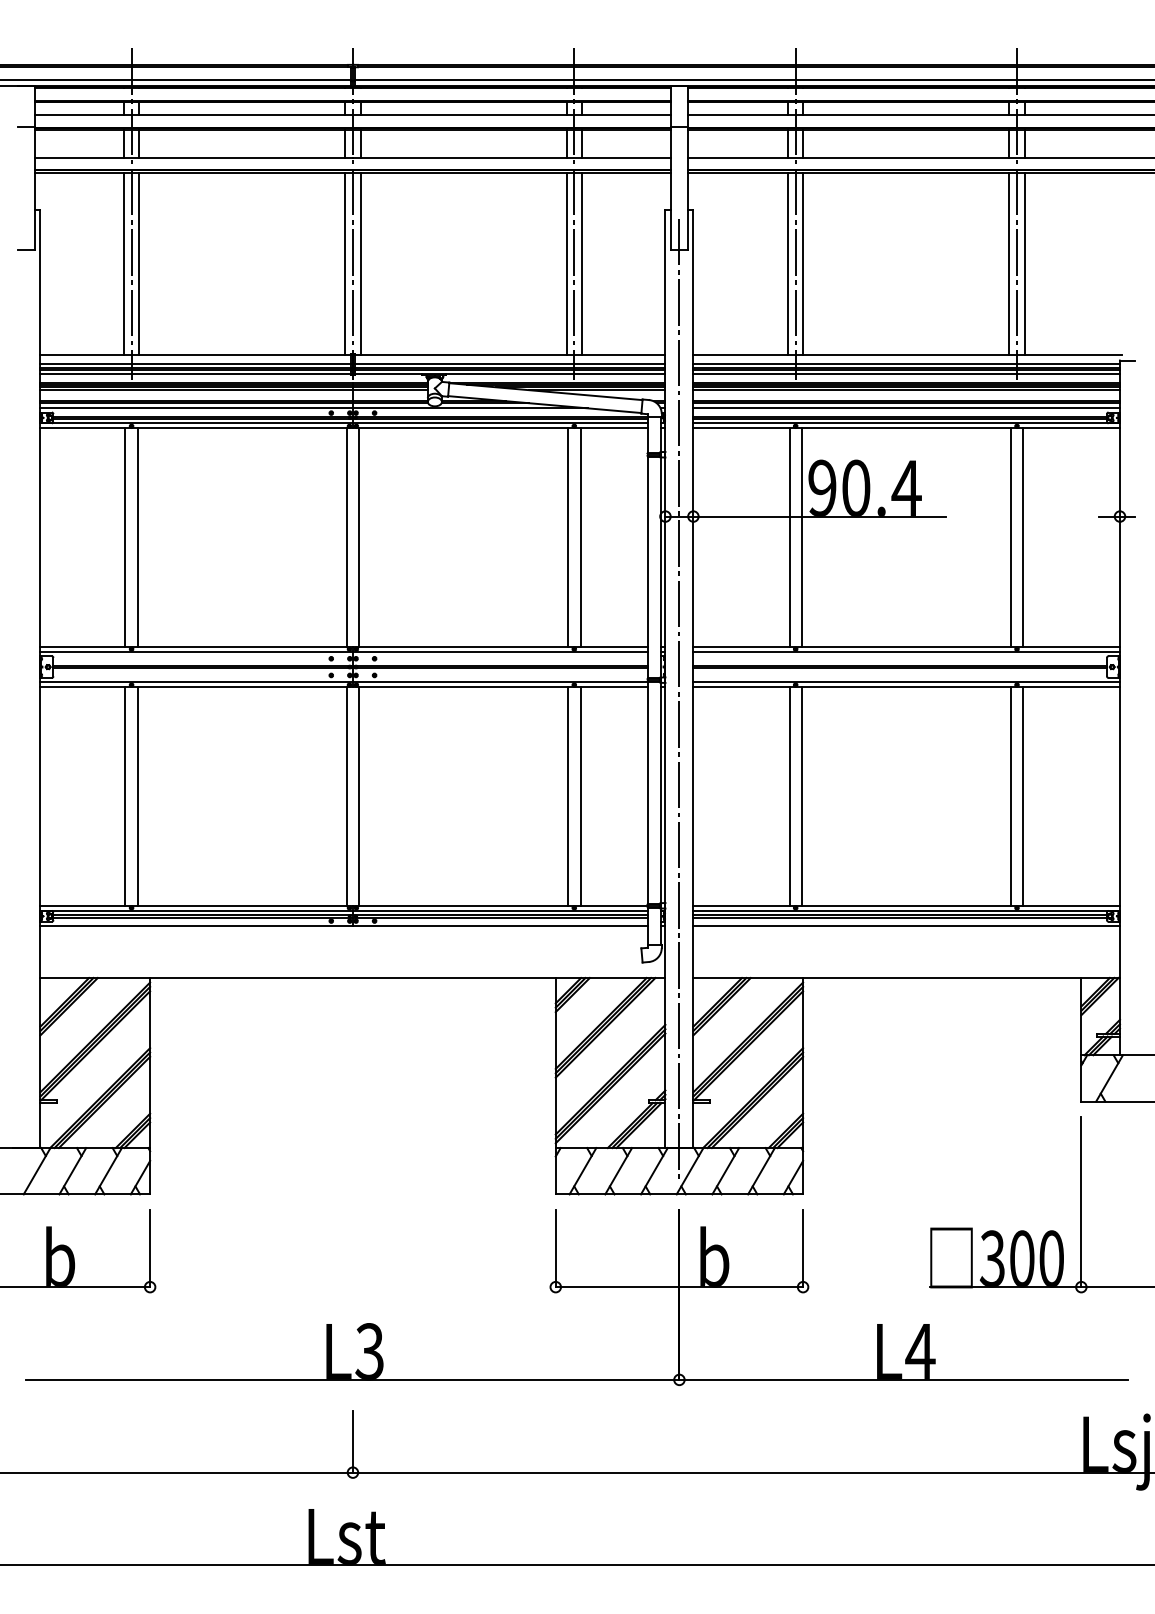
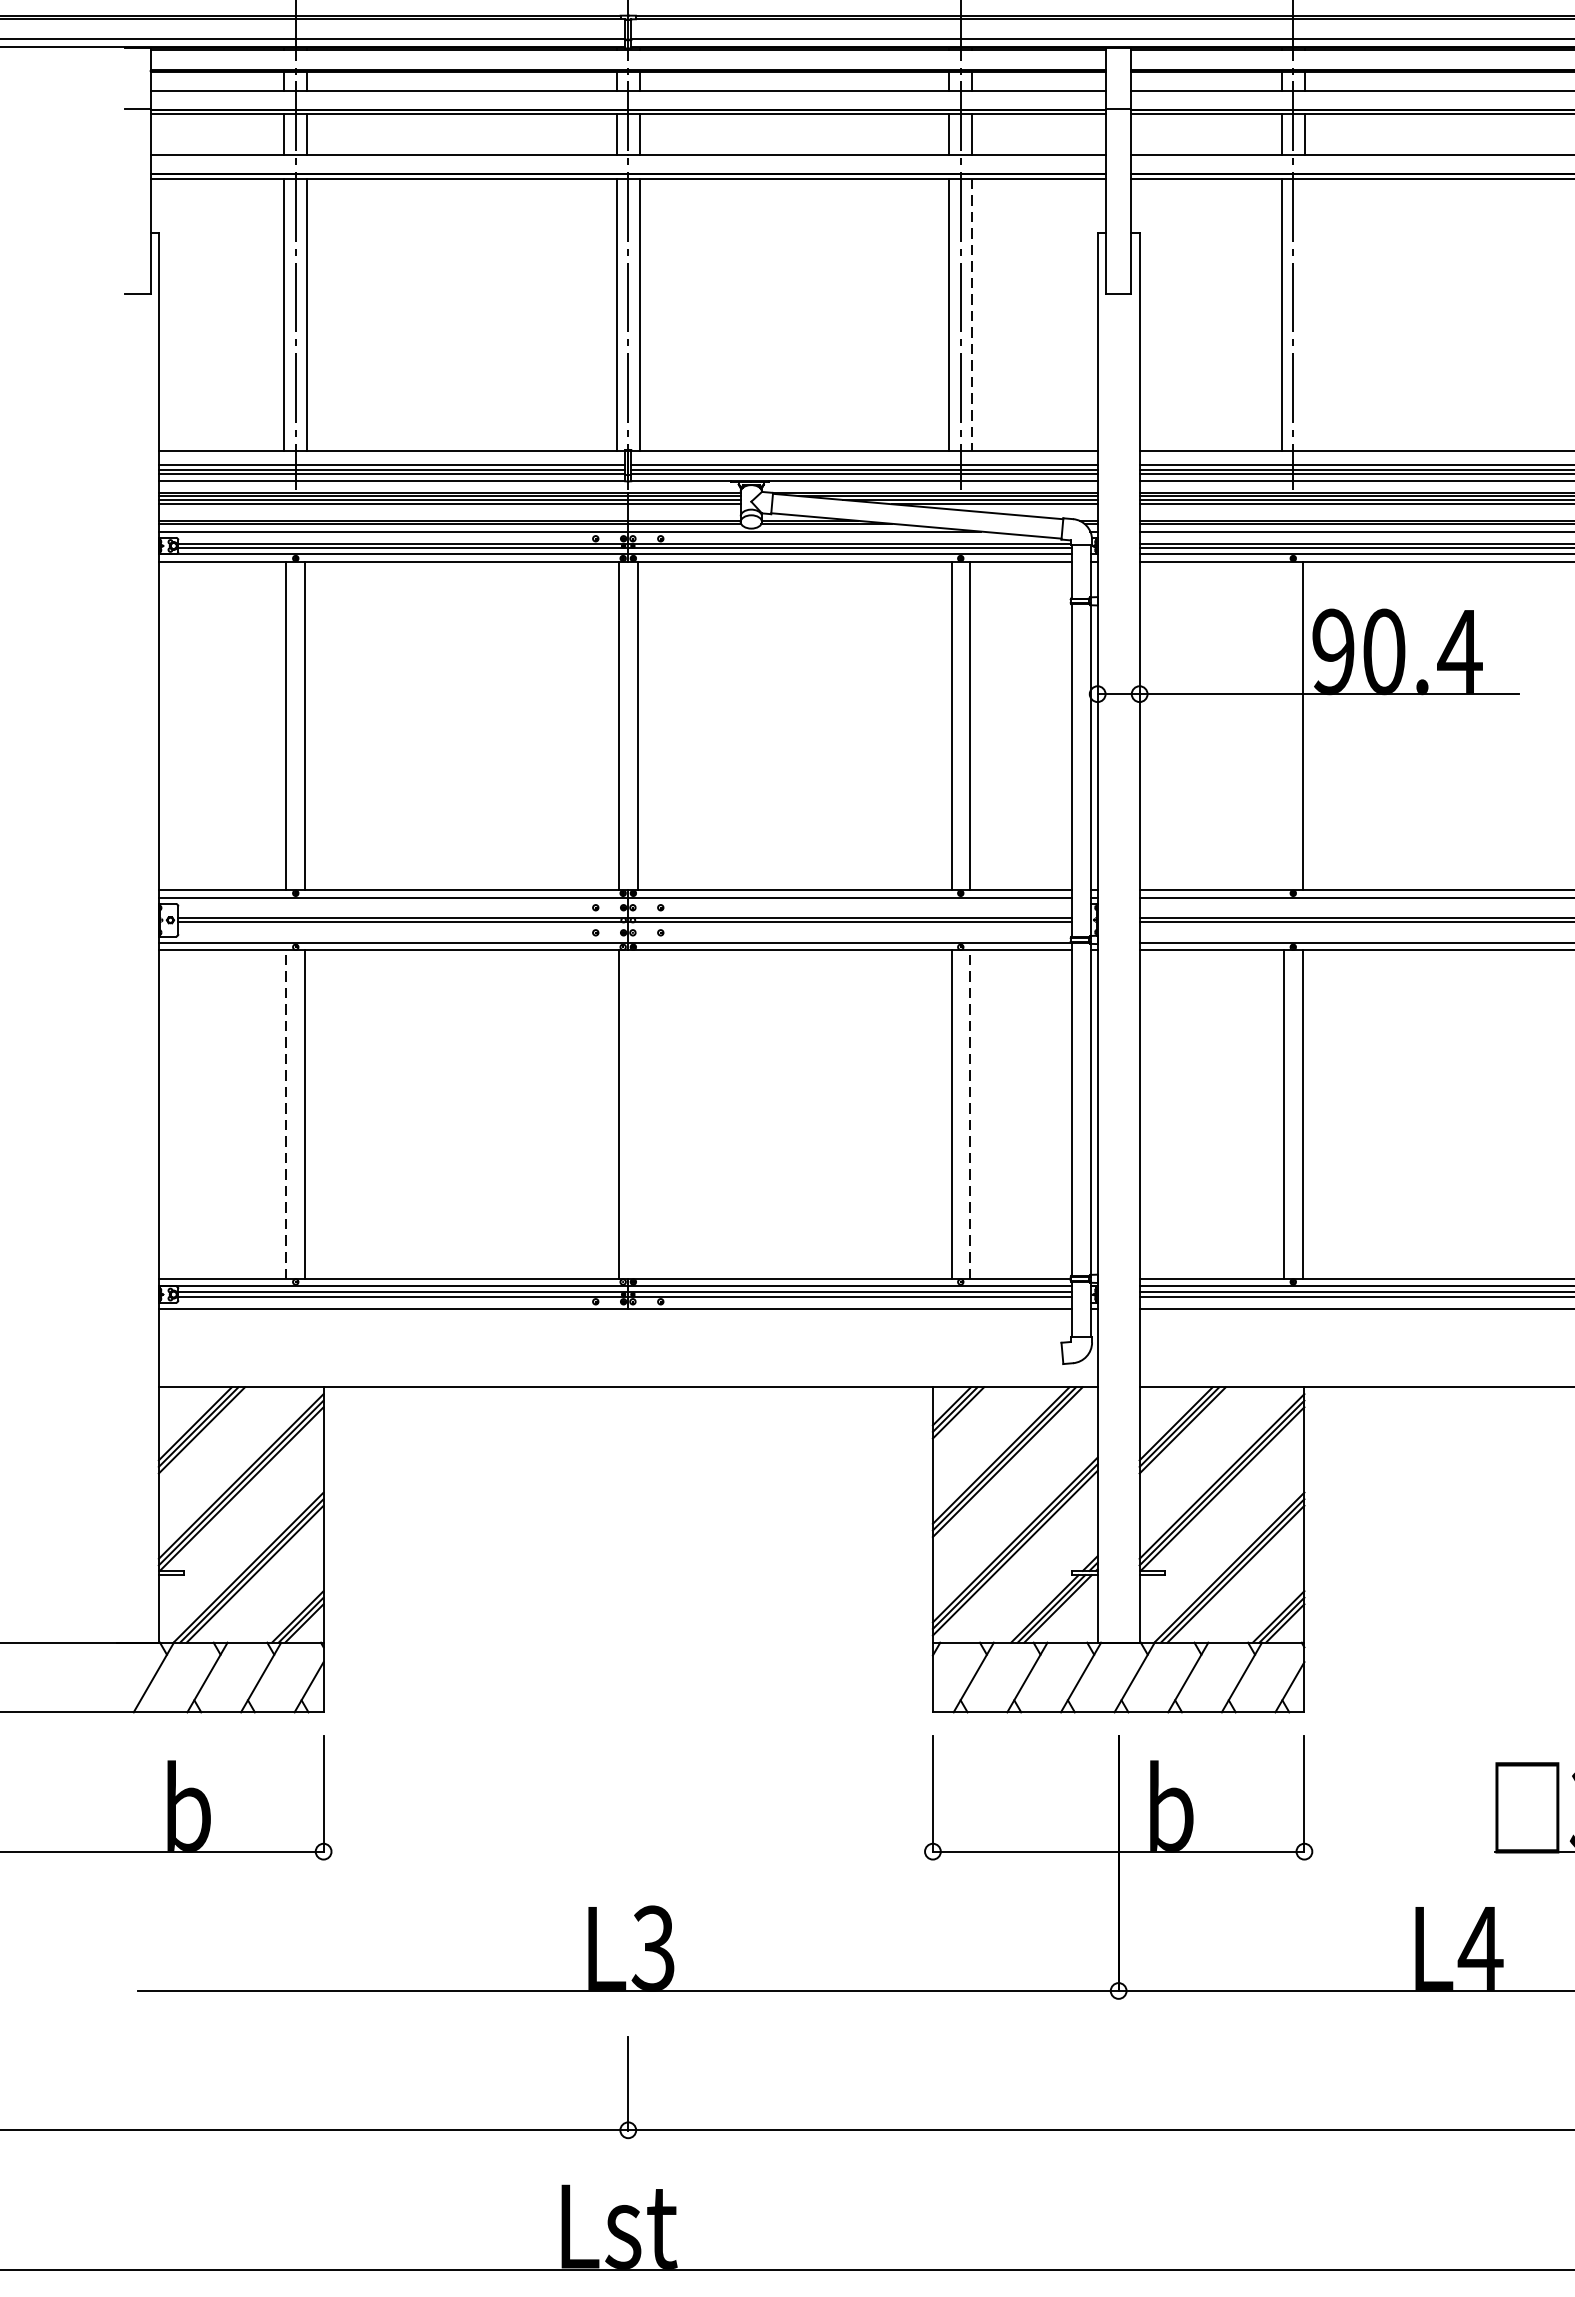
line: (582, 263) -> (973, 314), solid -> dashed
line: (803, 263) -> (1305, 314), removed
line: (789, 537) -> (1284, 725), removed
line: (679, 698) -> (1118, 967), removed
line: (125, 795) -> (286, 1113), solid -> dashed
line: (580, 795) -> (970, 1113), solid -> dashed
line: (359, 796) -> (638, 1114), removed

